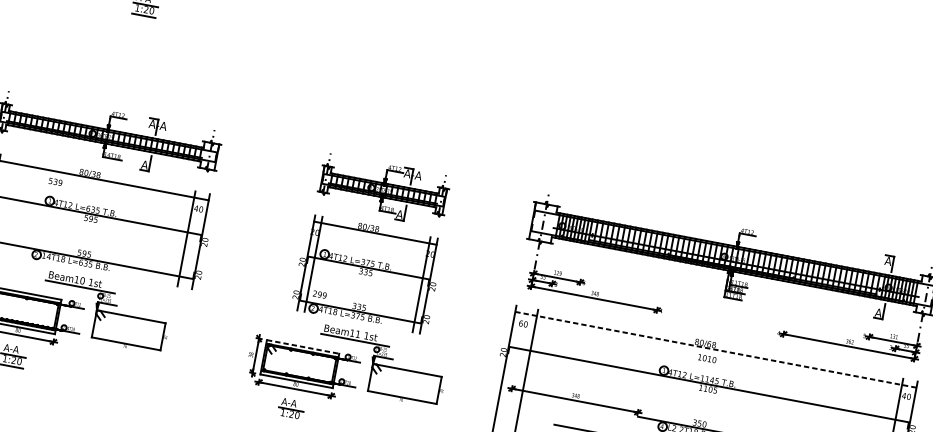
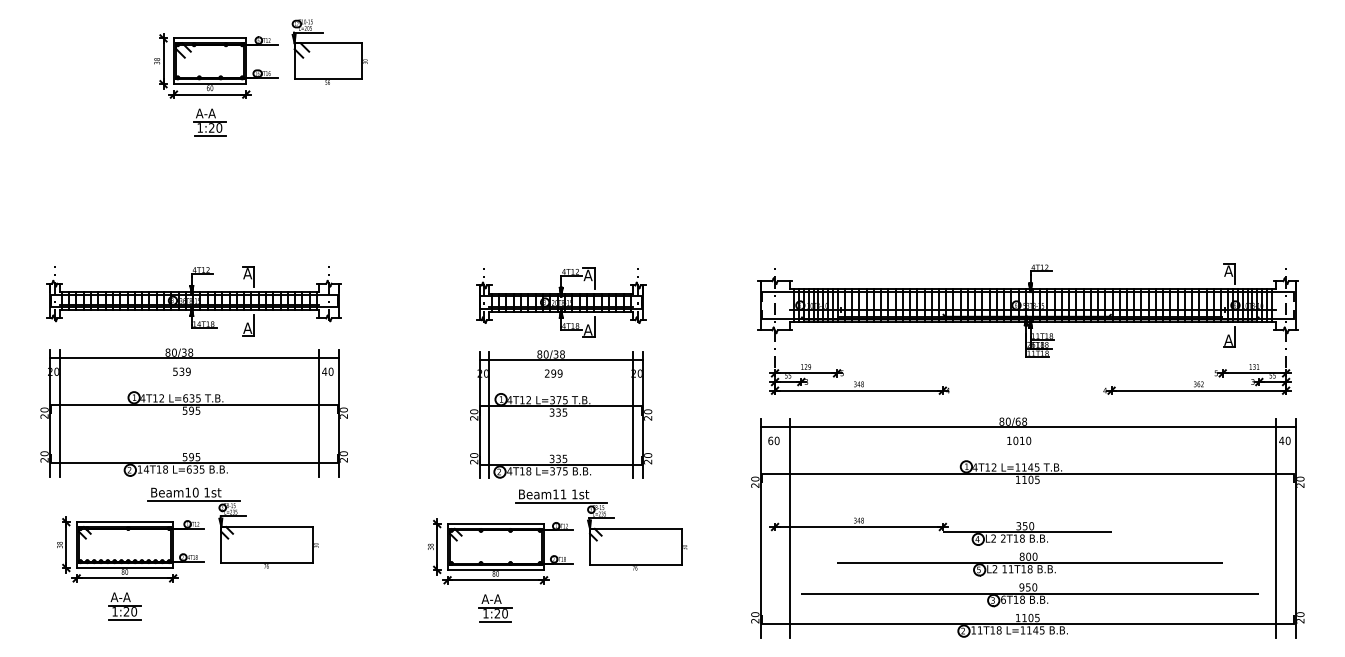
text: (162, 125) -> (260, 273), A-A -> A
text: (416, 175) -> (600, 275), A-A -> A
text: (55, 181) -> (181, 371), moved
text: (319, 294) -> (553, 373), moved
line: (303, 347) -> (496, 524), dashed -> solid
line: (716, 350) -> (1028, 427), dashed -> solid
line: (288, 420) -> (495, 622), added

